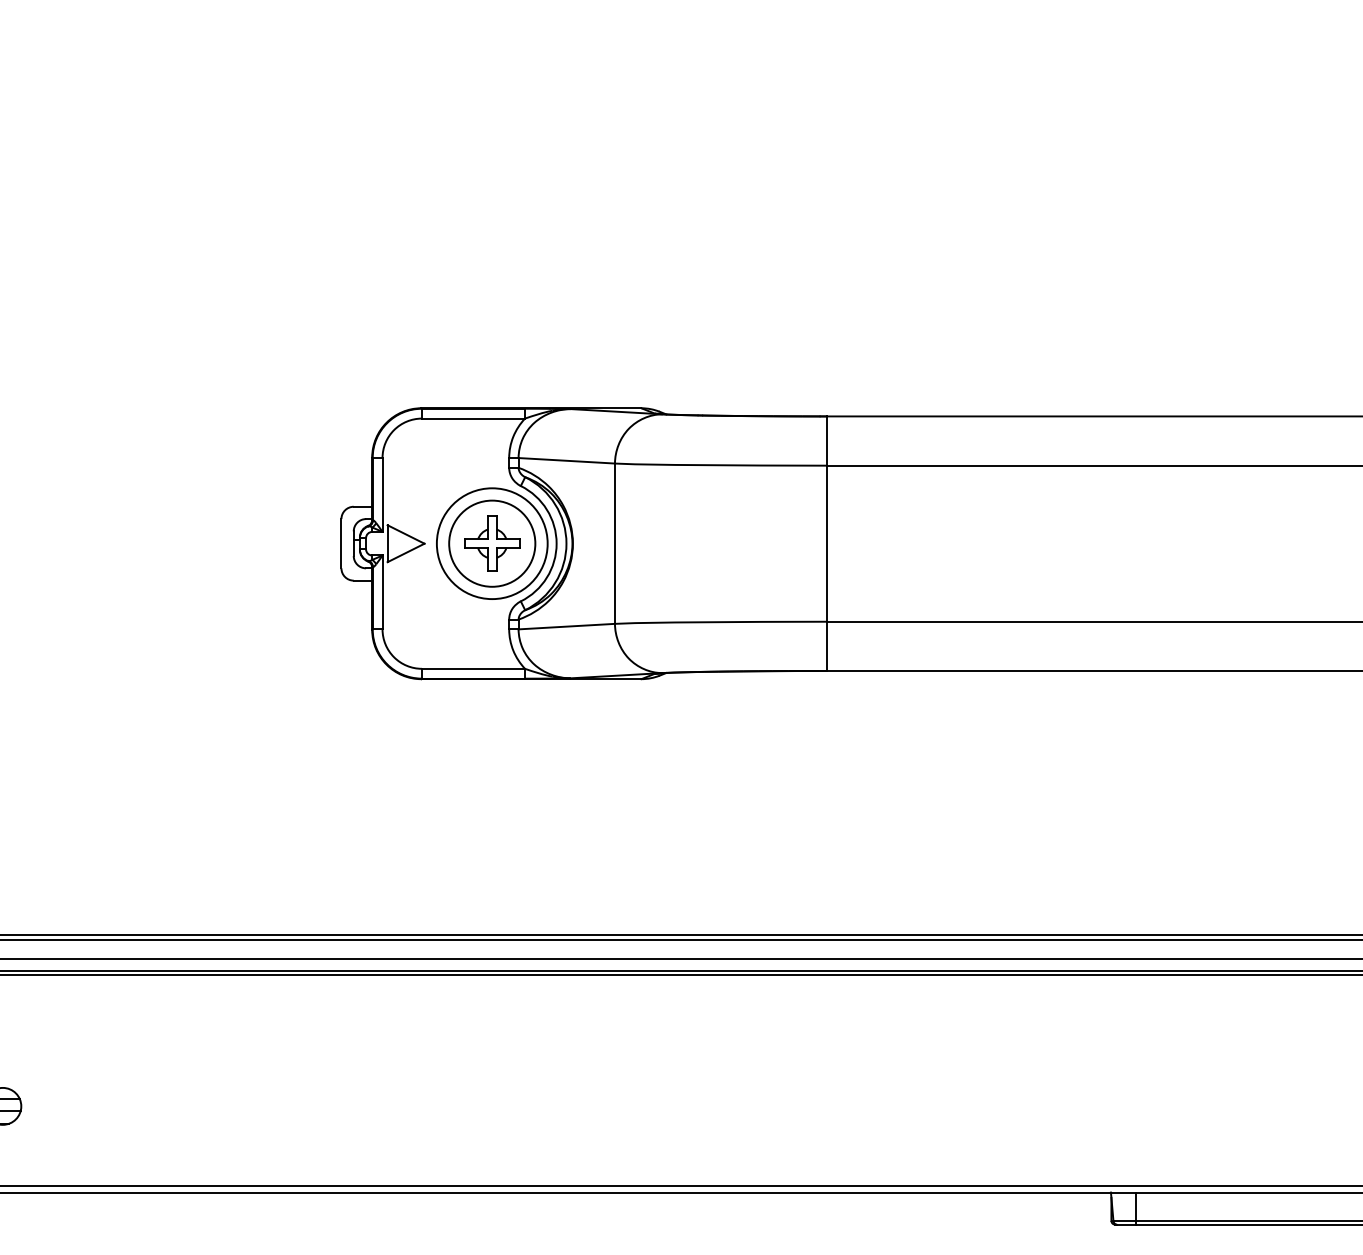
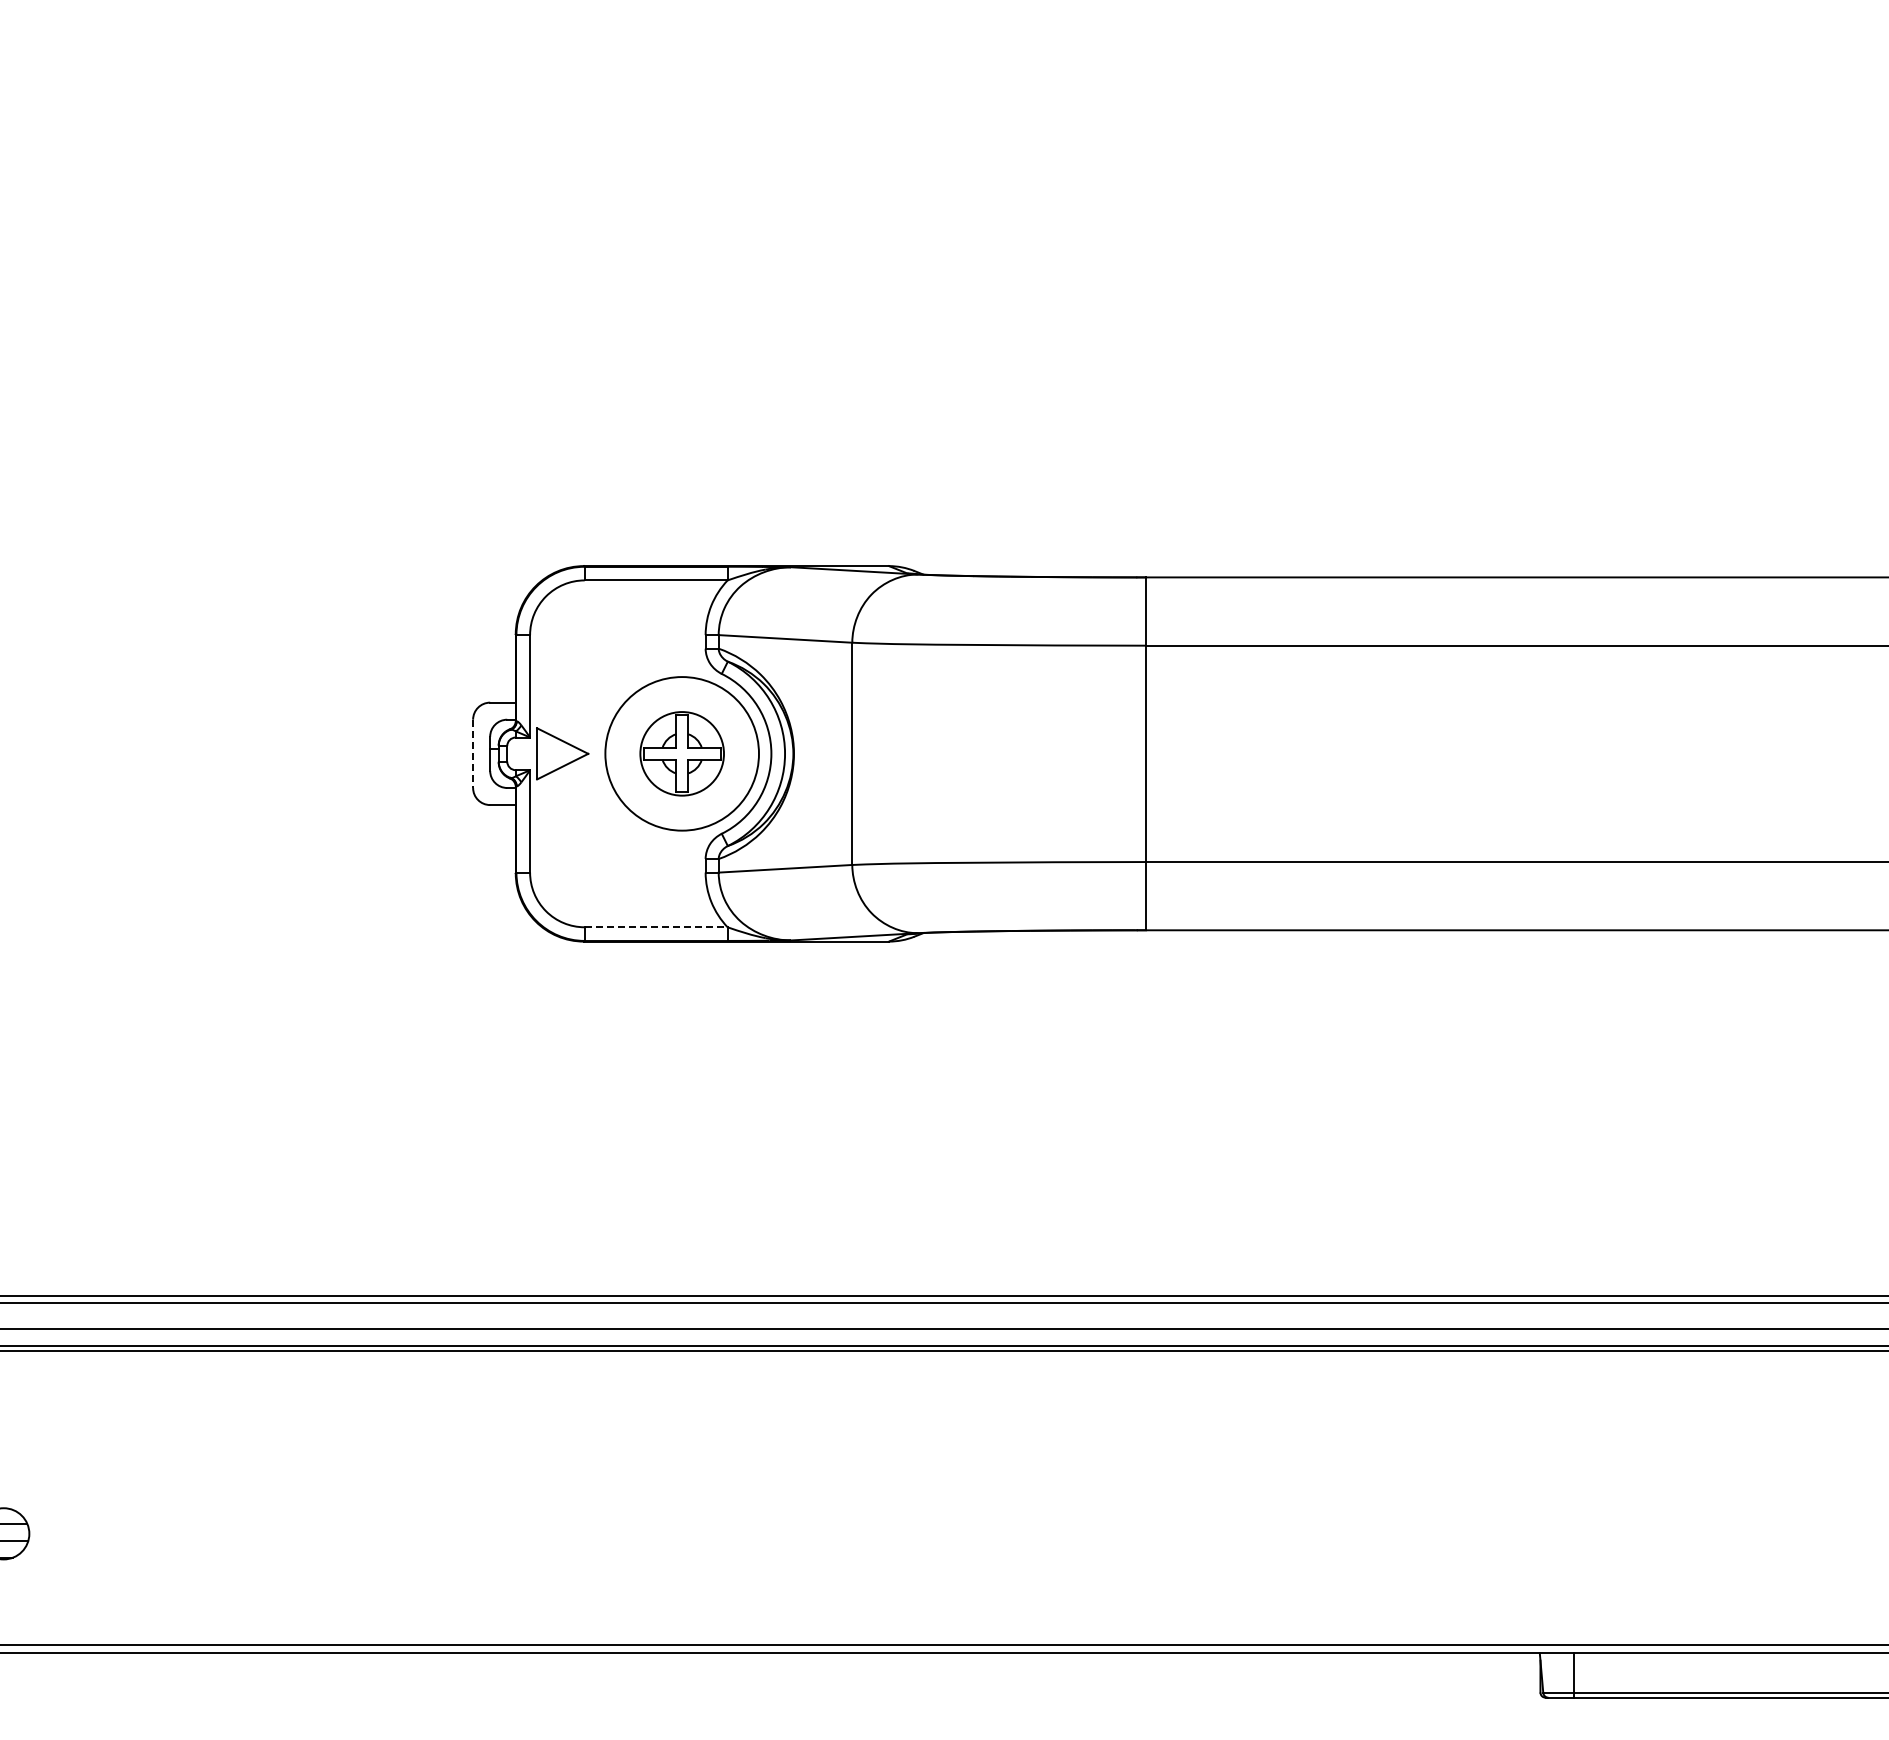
circle: (491, 543) -> (681, 753), size x0.7
line: (341, 544) -> (473, 754), solid -> dashed
line: (473, 668) -> (656, 927), solid -> dashed

